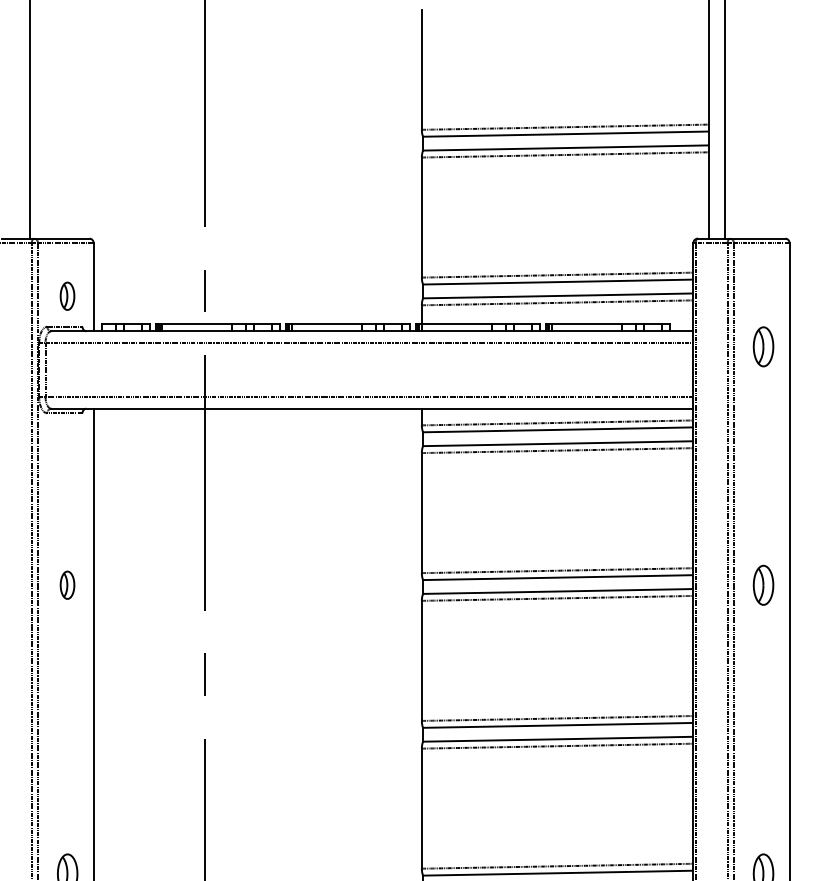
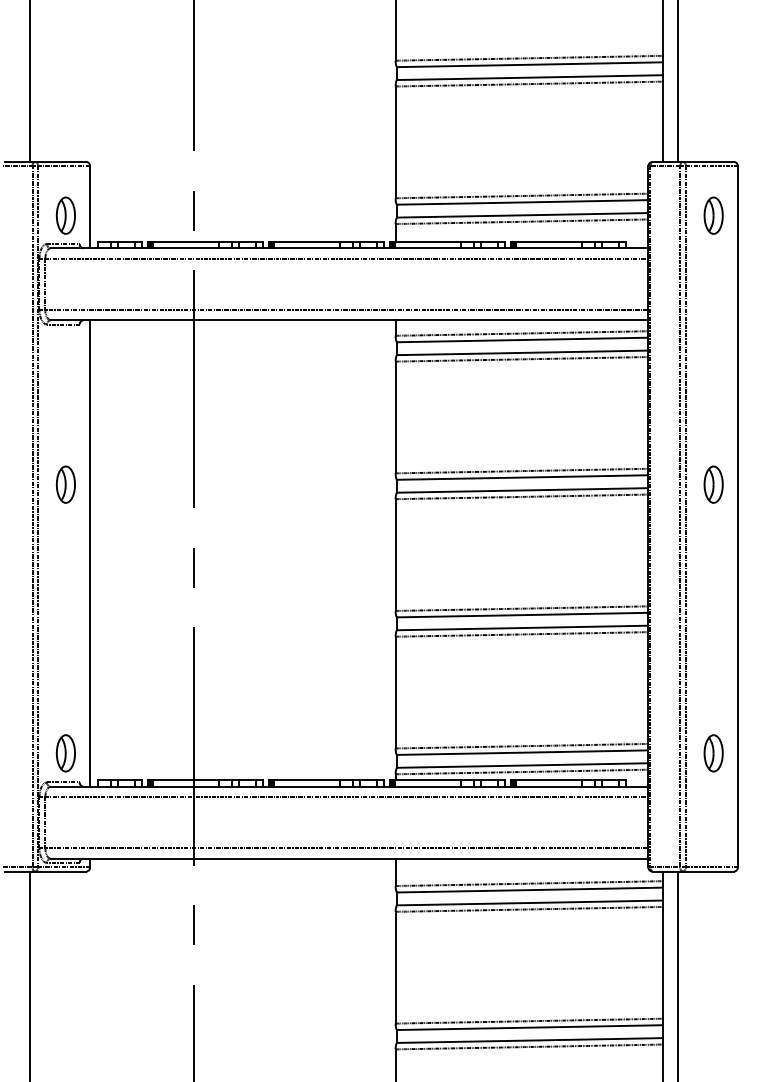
part: (67, 296) -> (65, 215), size x1.43
part: (763, 346) -> (713, 215), moved
part: (67, 585) -> (65, 484), size x1.43

